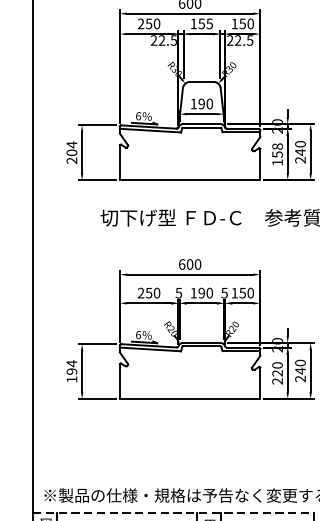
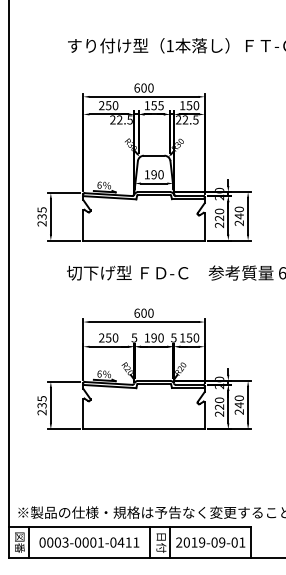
text: (71, 148) -> (41, 213), 204 -> 235
text: (277, 154) -> (219, 218), 158 -> 220
text: (71, 371) -> (41, 405), 194 -> 235
line: (174, 512) -> (130, 527), dashed -> solid

